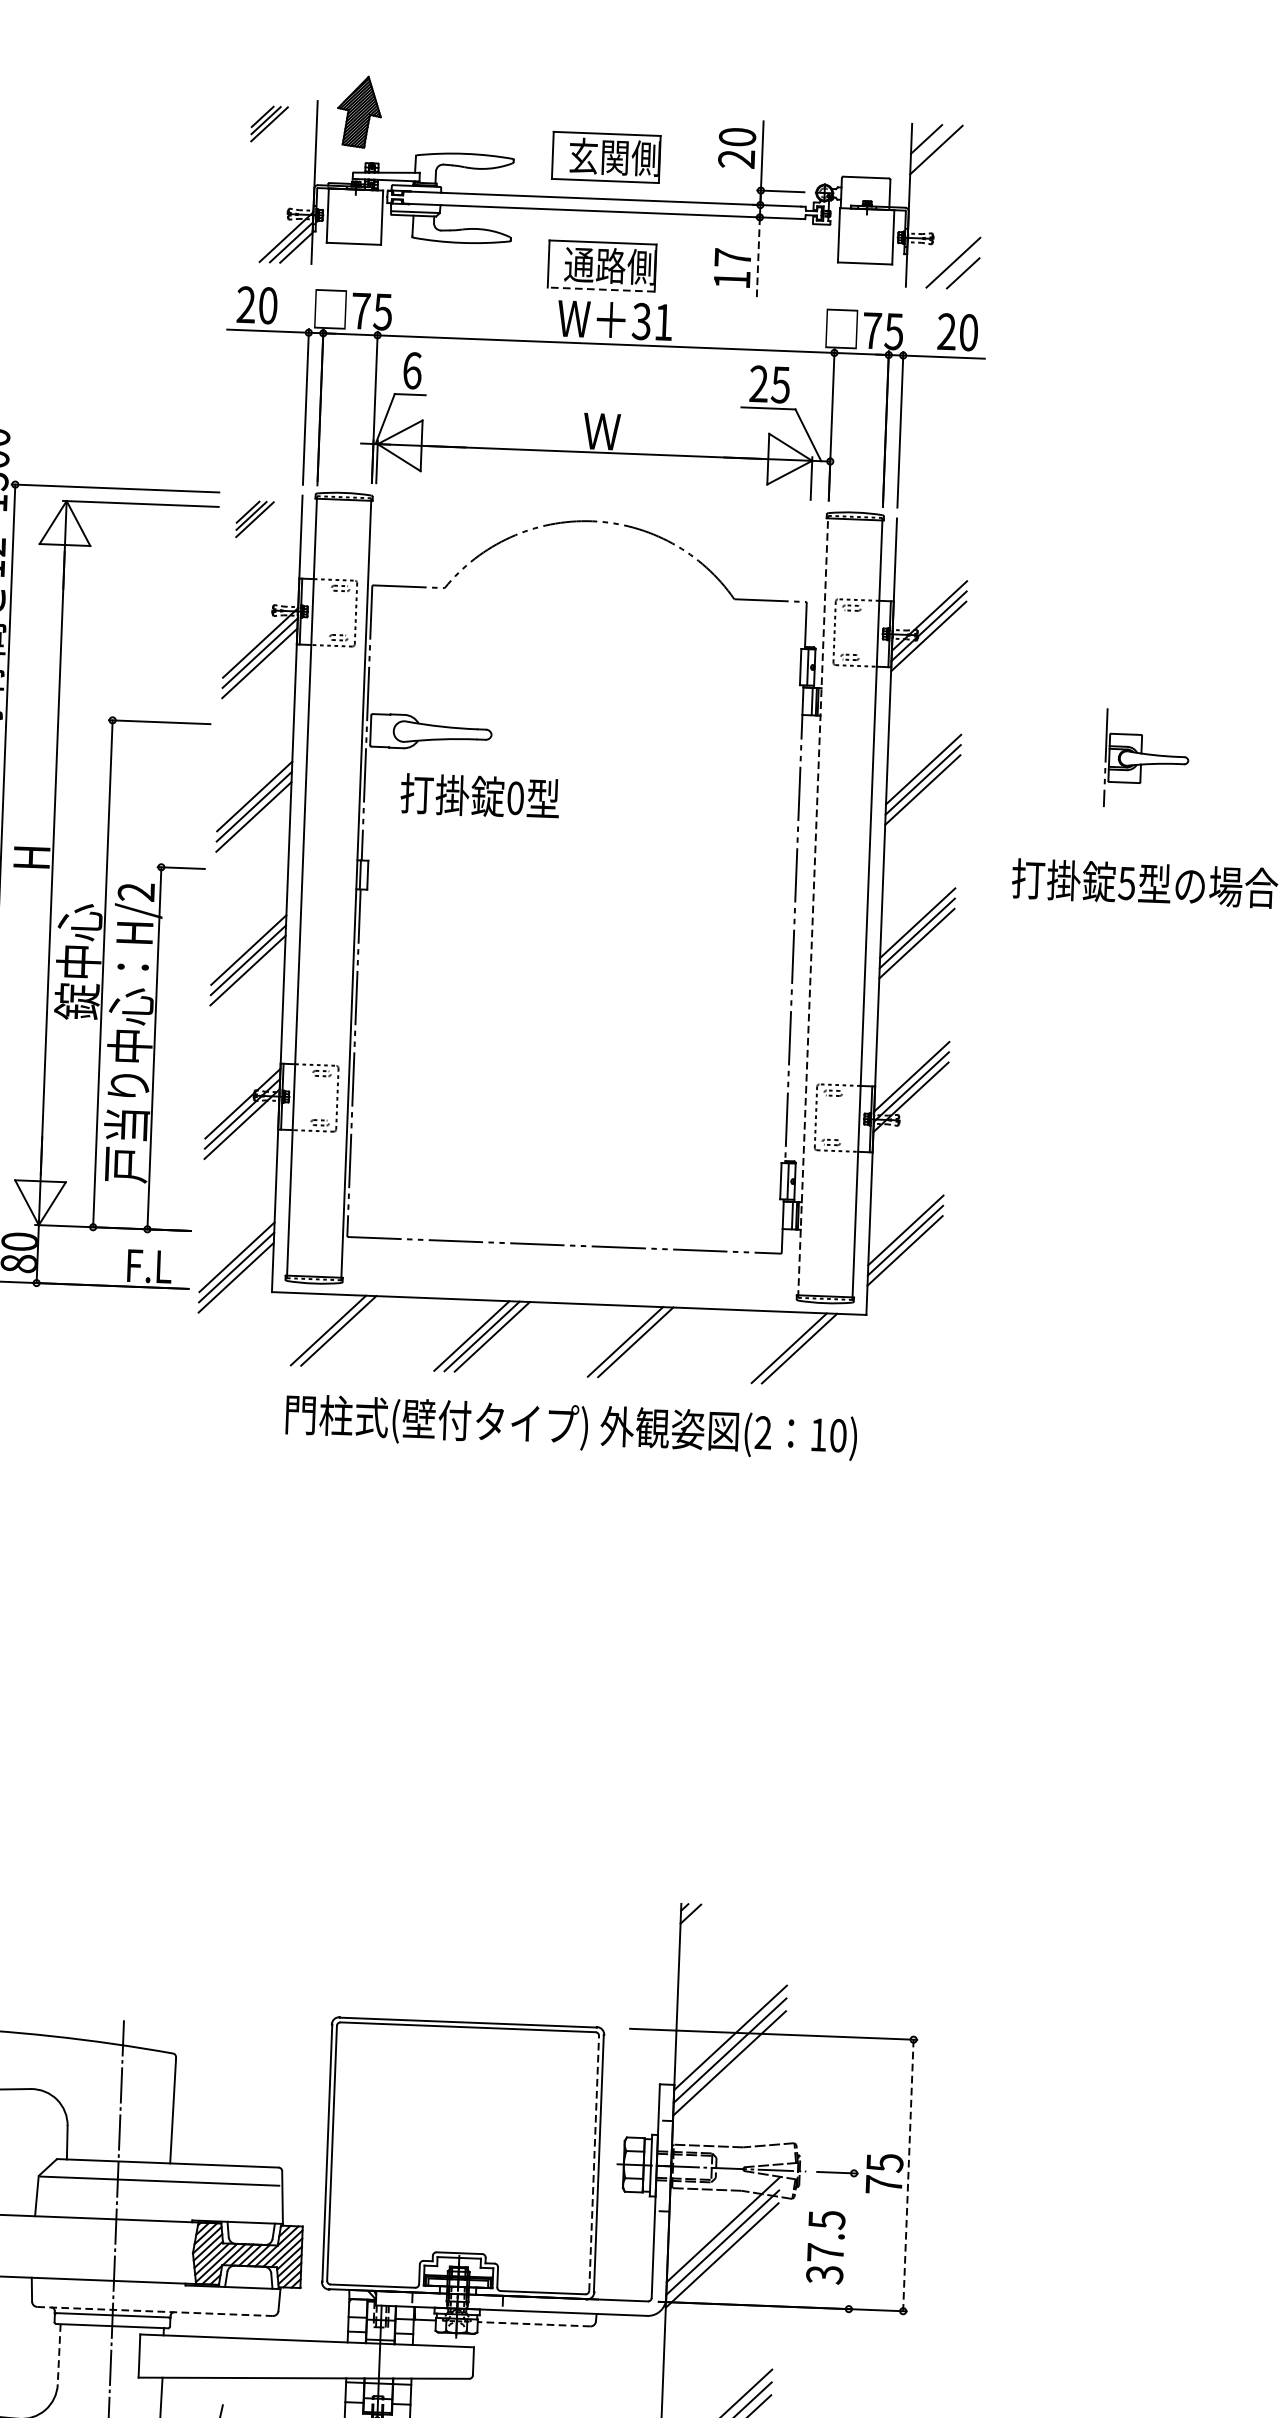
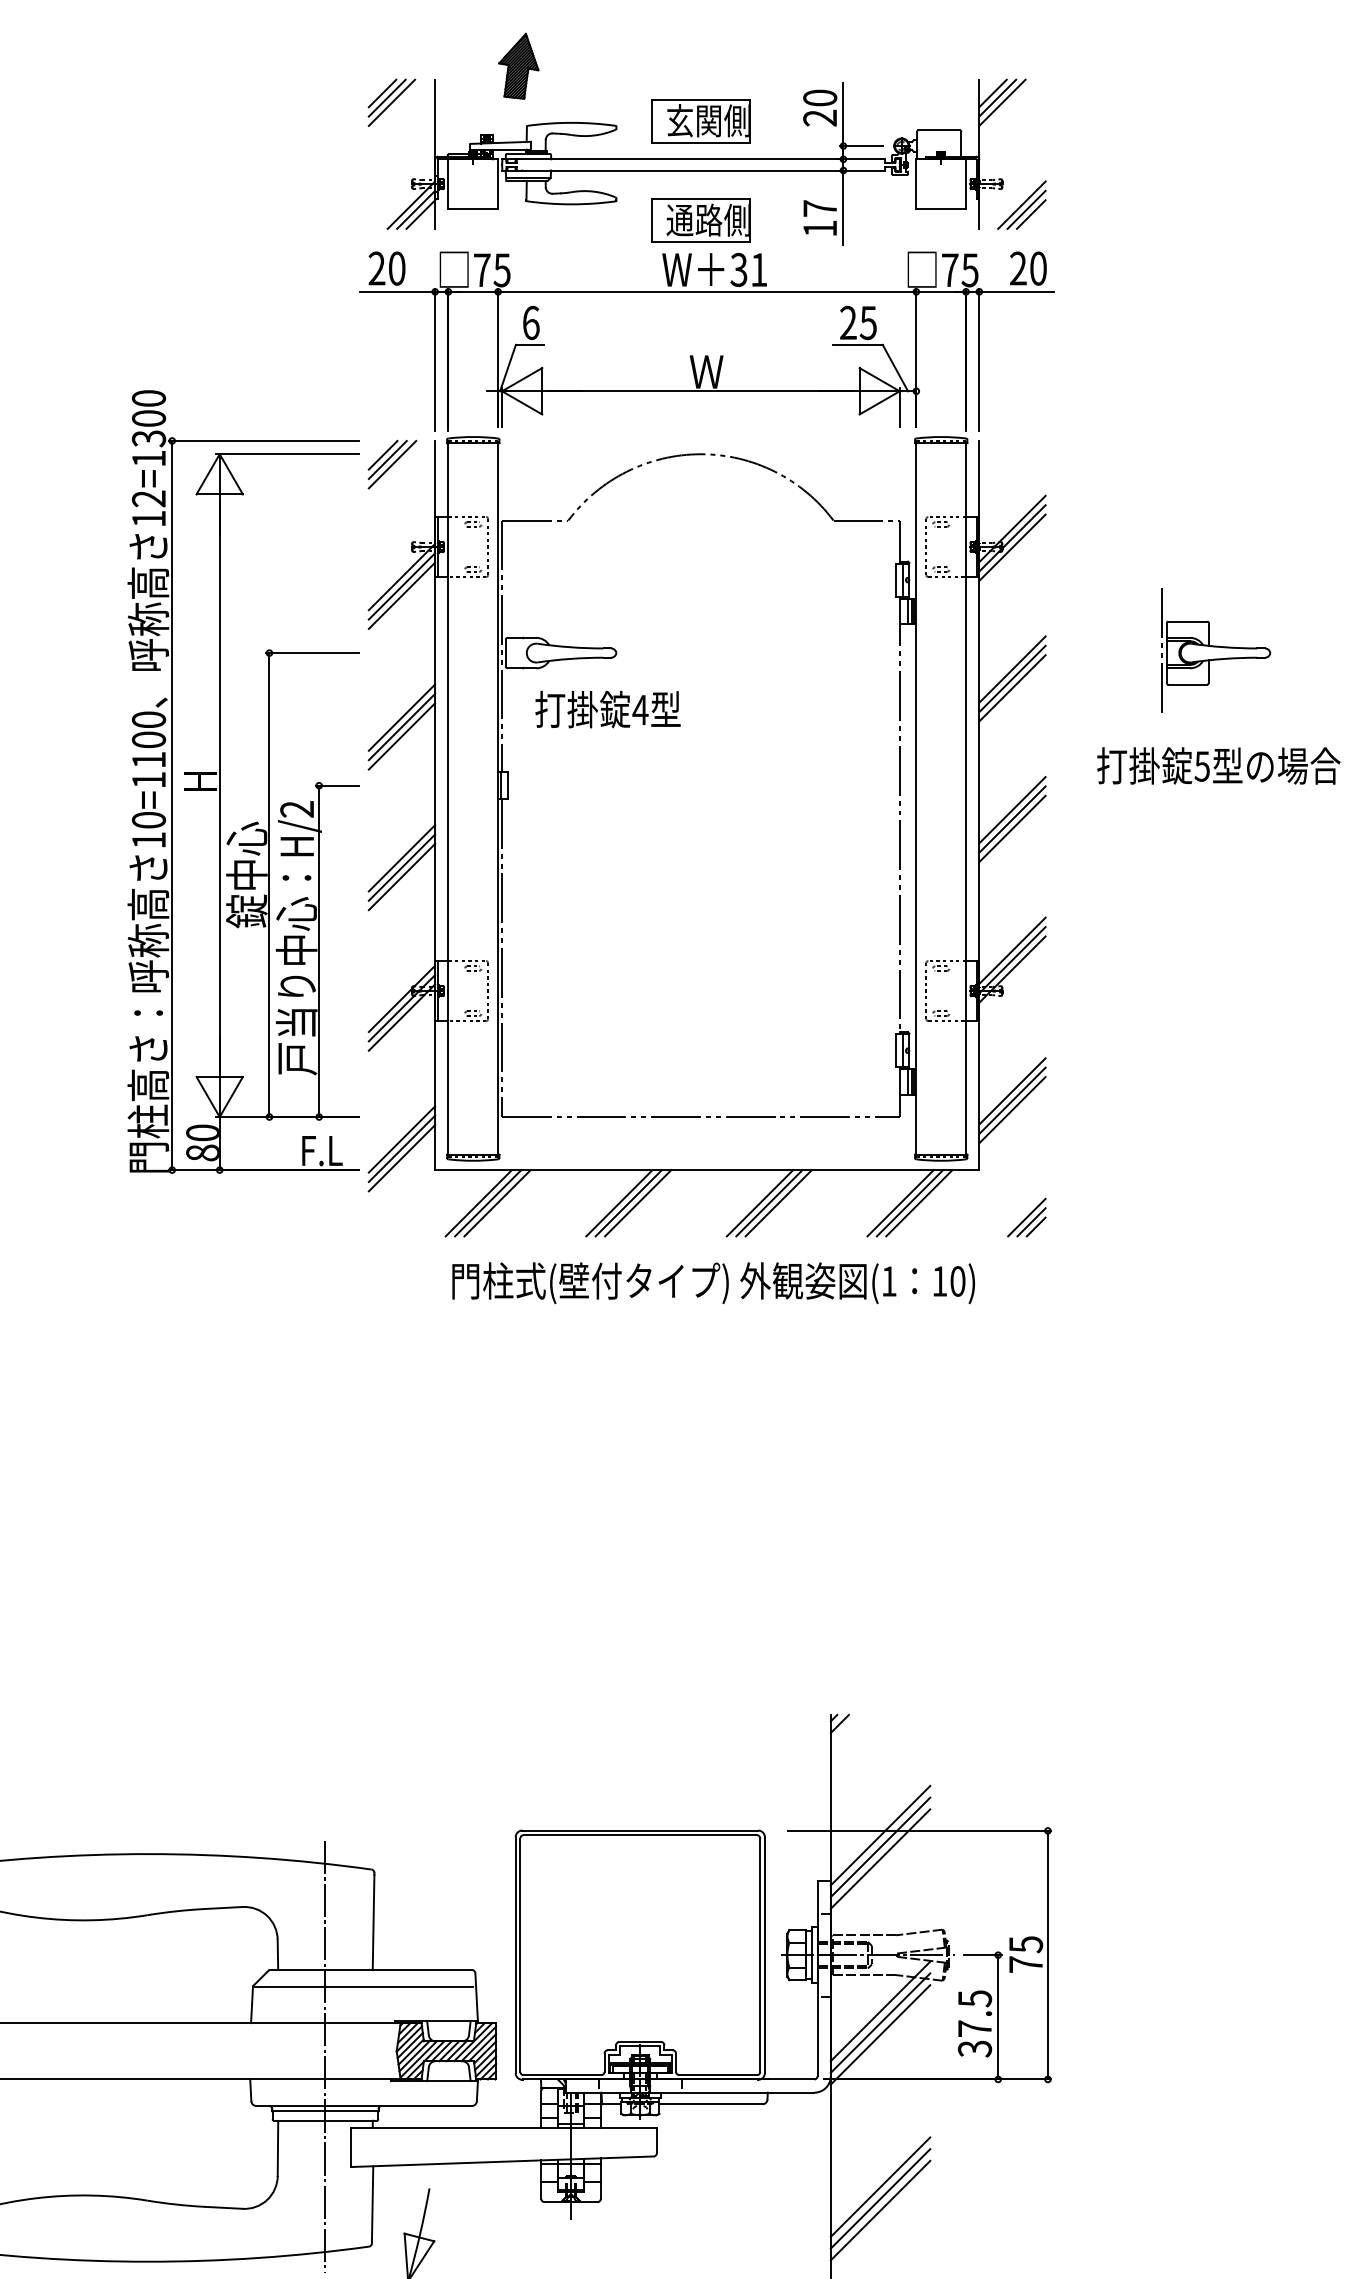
part: (359, 111) -> (518, 65), moved
part: (269, 124) -> (391, 102), size x1.43
line: (931, 144) -> (997, 97), added
line: (758, 258) -> (843, 208), dashed -> solid
line: (958, 267) -> (1026, 209), added
line: (600, 289) -> (700, 242), dashed -> solid
part: (254, 519) -> (392, 464), size x1.43
part: (1147, 757) -> (1216, 650), size x1.43
text: (515, 797) -> (640, 709), 0 -> 4
line: (813, 908) -> (916, 800), dashed -> solid
line: (317, 1330) -> (478, 1203), added
line: (645, 1343) -> (778, 1203), added
line: (778, 1348) -> (900, 1203), added
part: (915, 1368) -> (1026, 1217), added
text: (762, 1432) -> (888, 1281), (2 -> (1
line: (594, 2163) -> (760, 1955), dashed -> solid
line: (907, 2175) -> (1047, 1955), dashed -> solid
line: (851, 2241) -> (998, 2017), added
line: (155, 2310) -> (364, 2105), dashed -> solid
line: (533, 2324) -> (710, 2104), dashed -> solid
line: (58, 2354) -> (277, 2148), dashed -> solid

